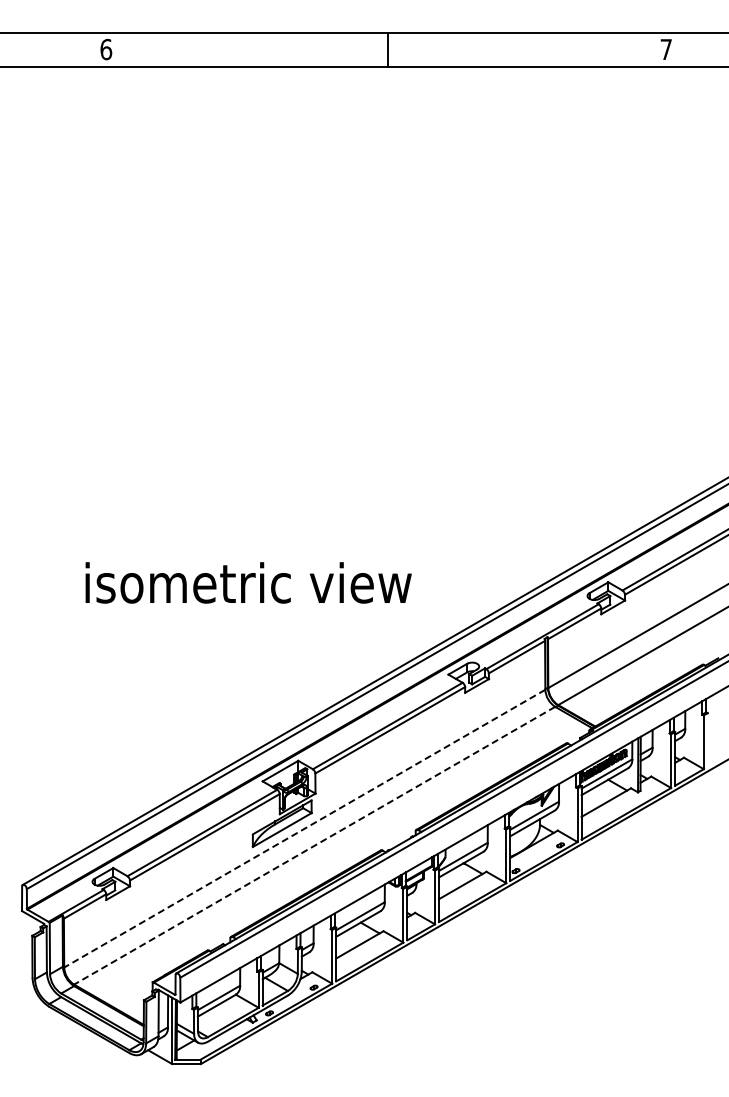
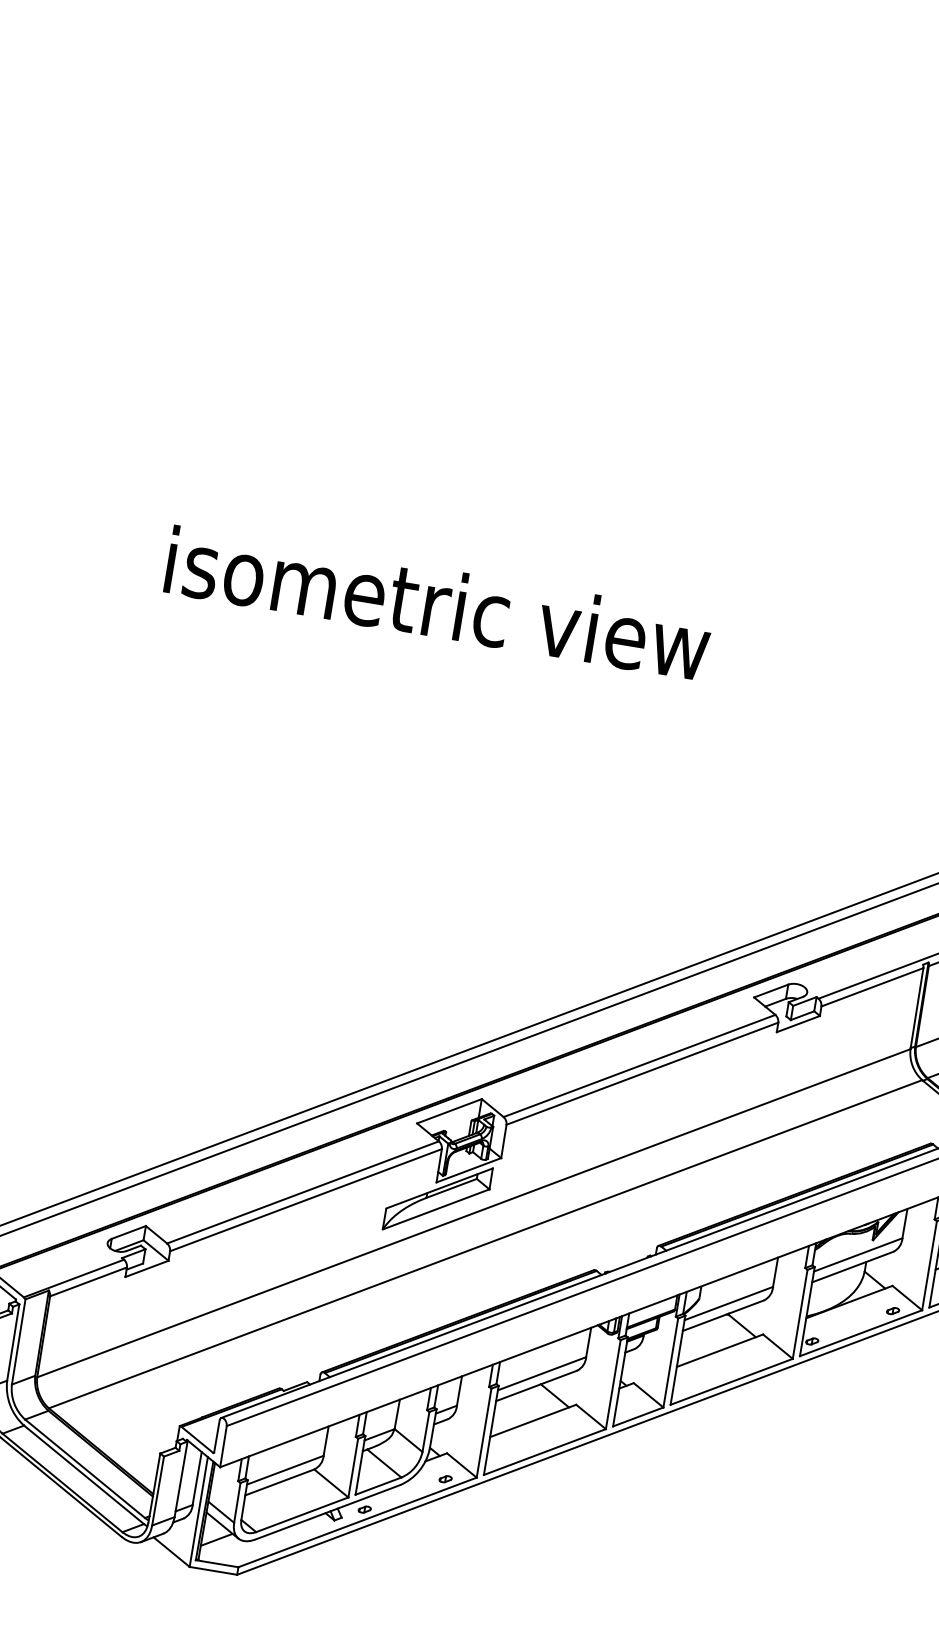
text: (248, 582) -> (438, 602), moved
line: (304, 828) -> (473, 1212), dashed -> solid
line: (314, 845) -> (485, 1243), dashed -> solid

